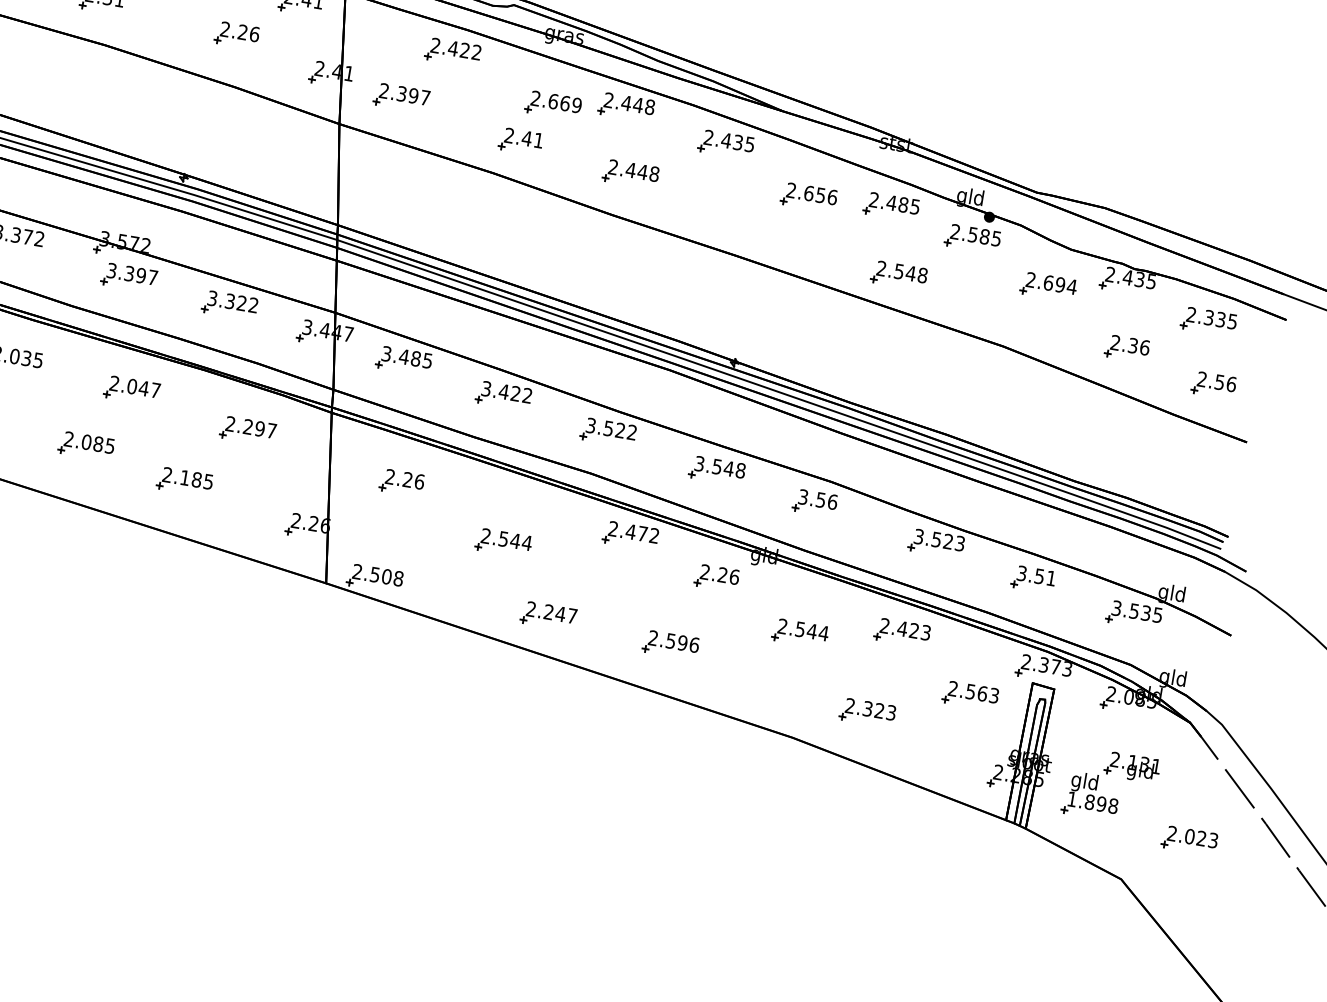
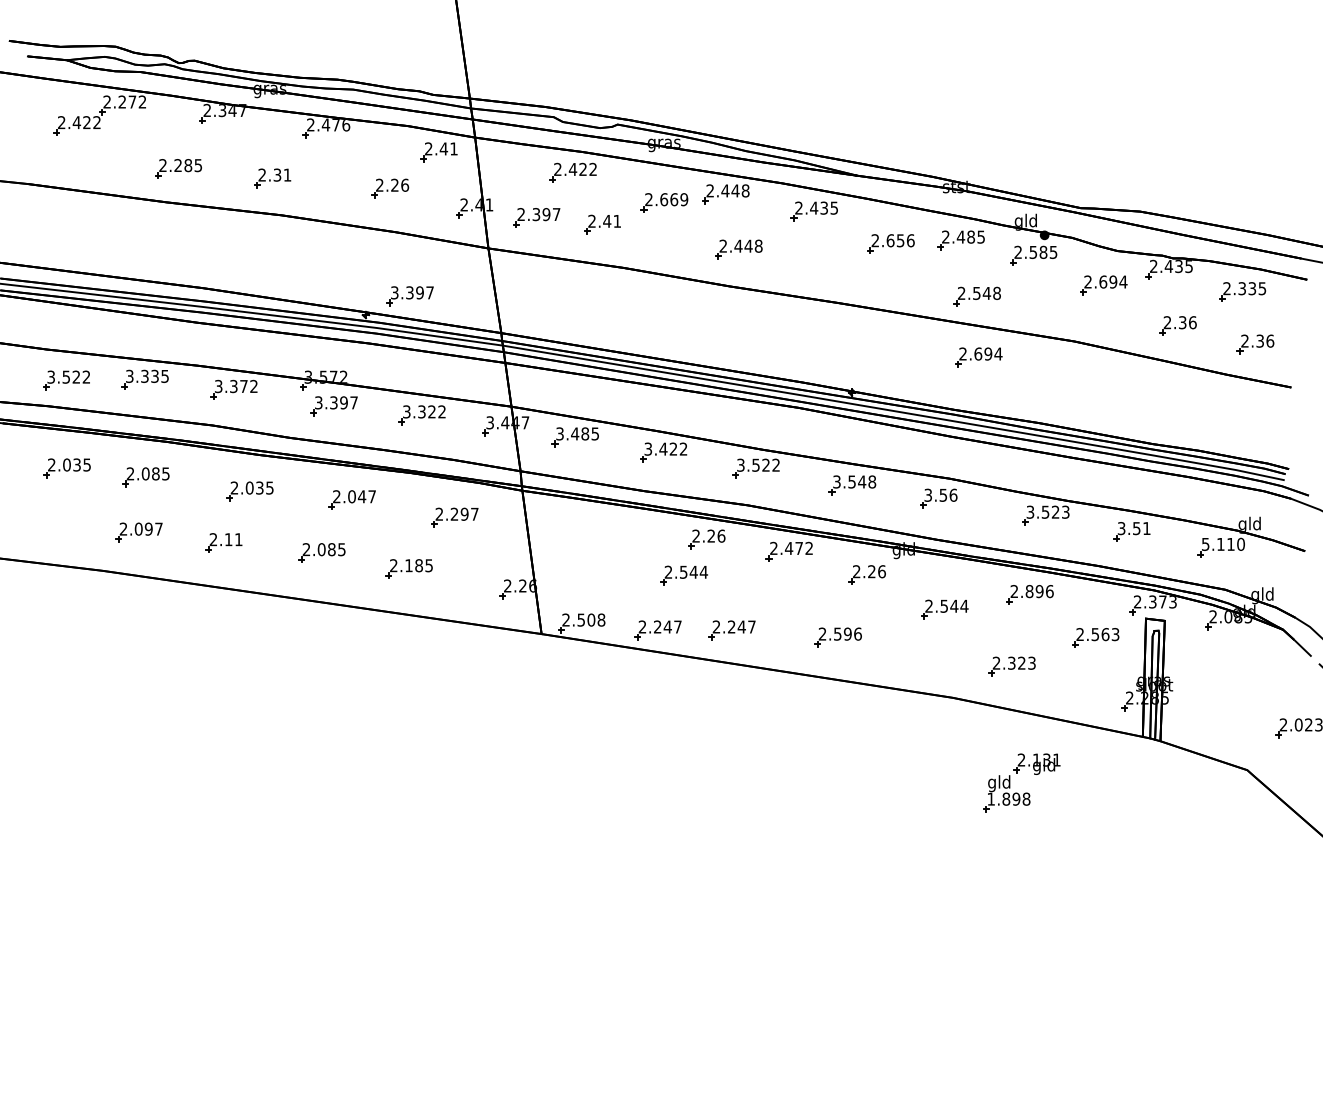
part: (520, 141) -> (602, 224), moved
part: (238, 164) -> (409, 296), added
part: (888, 346) -> (978, 357), added
text: (1219, 381) -> (1259, 340), 2.56 -> 2.36
part: (401, 482) -> (706, 539), moved
part: (461, 601) -> (657, 630), added
text: (1137, 610) -> (1223, 543), 3.535 -> 5.110
text: (914, 630) -> (1039, 591), 2.423 -> 2.896
part: (1107, 774) -> (1017, 773), moved

